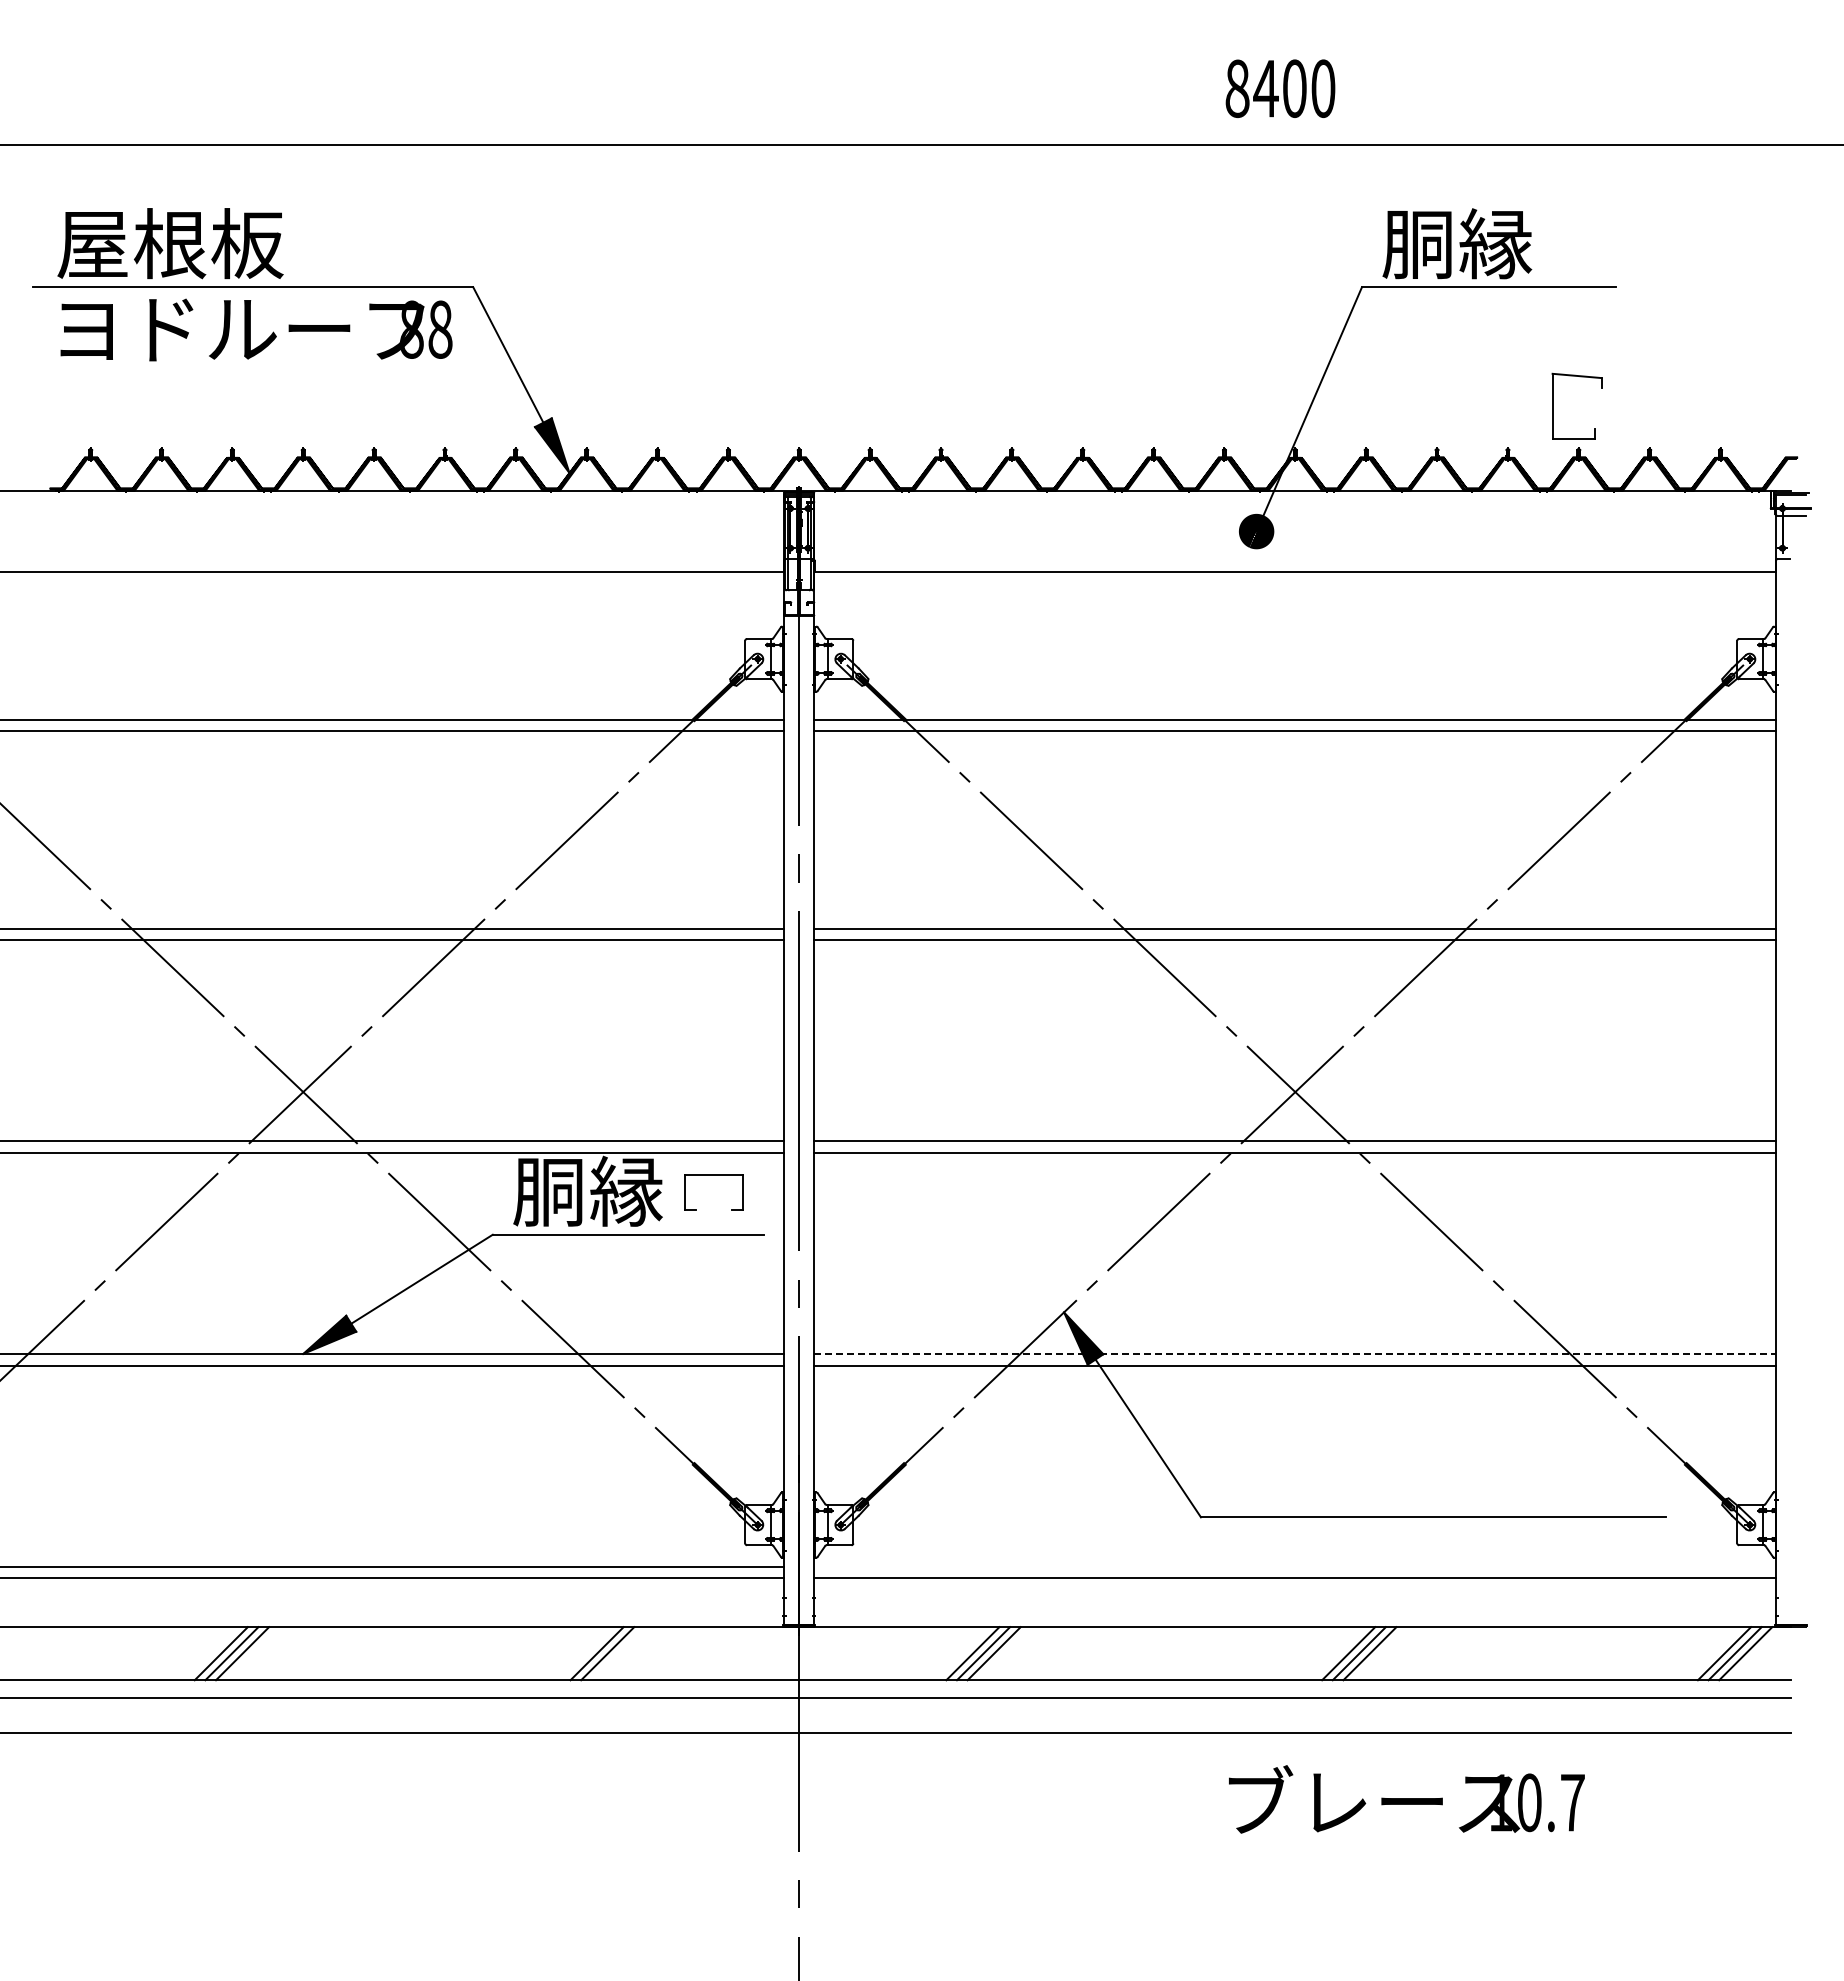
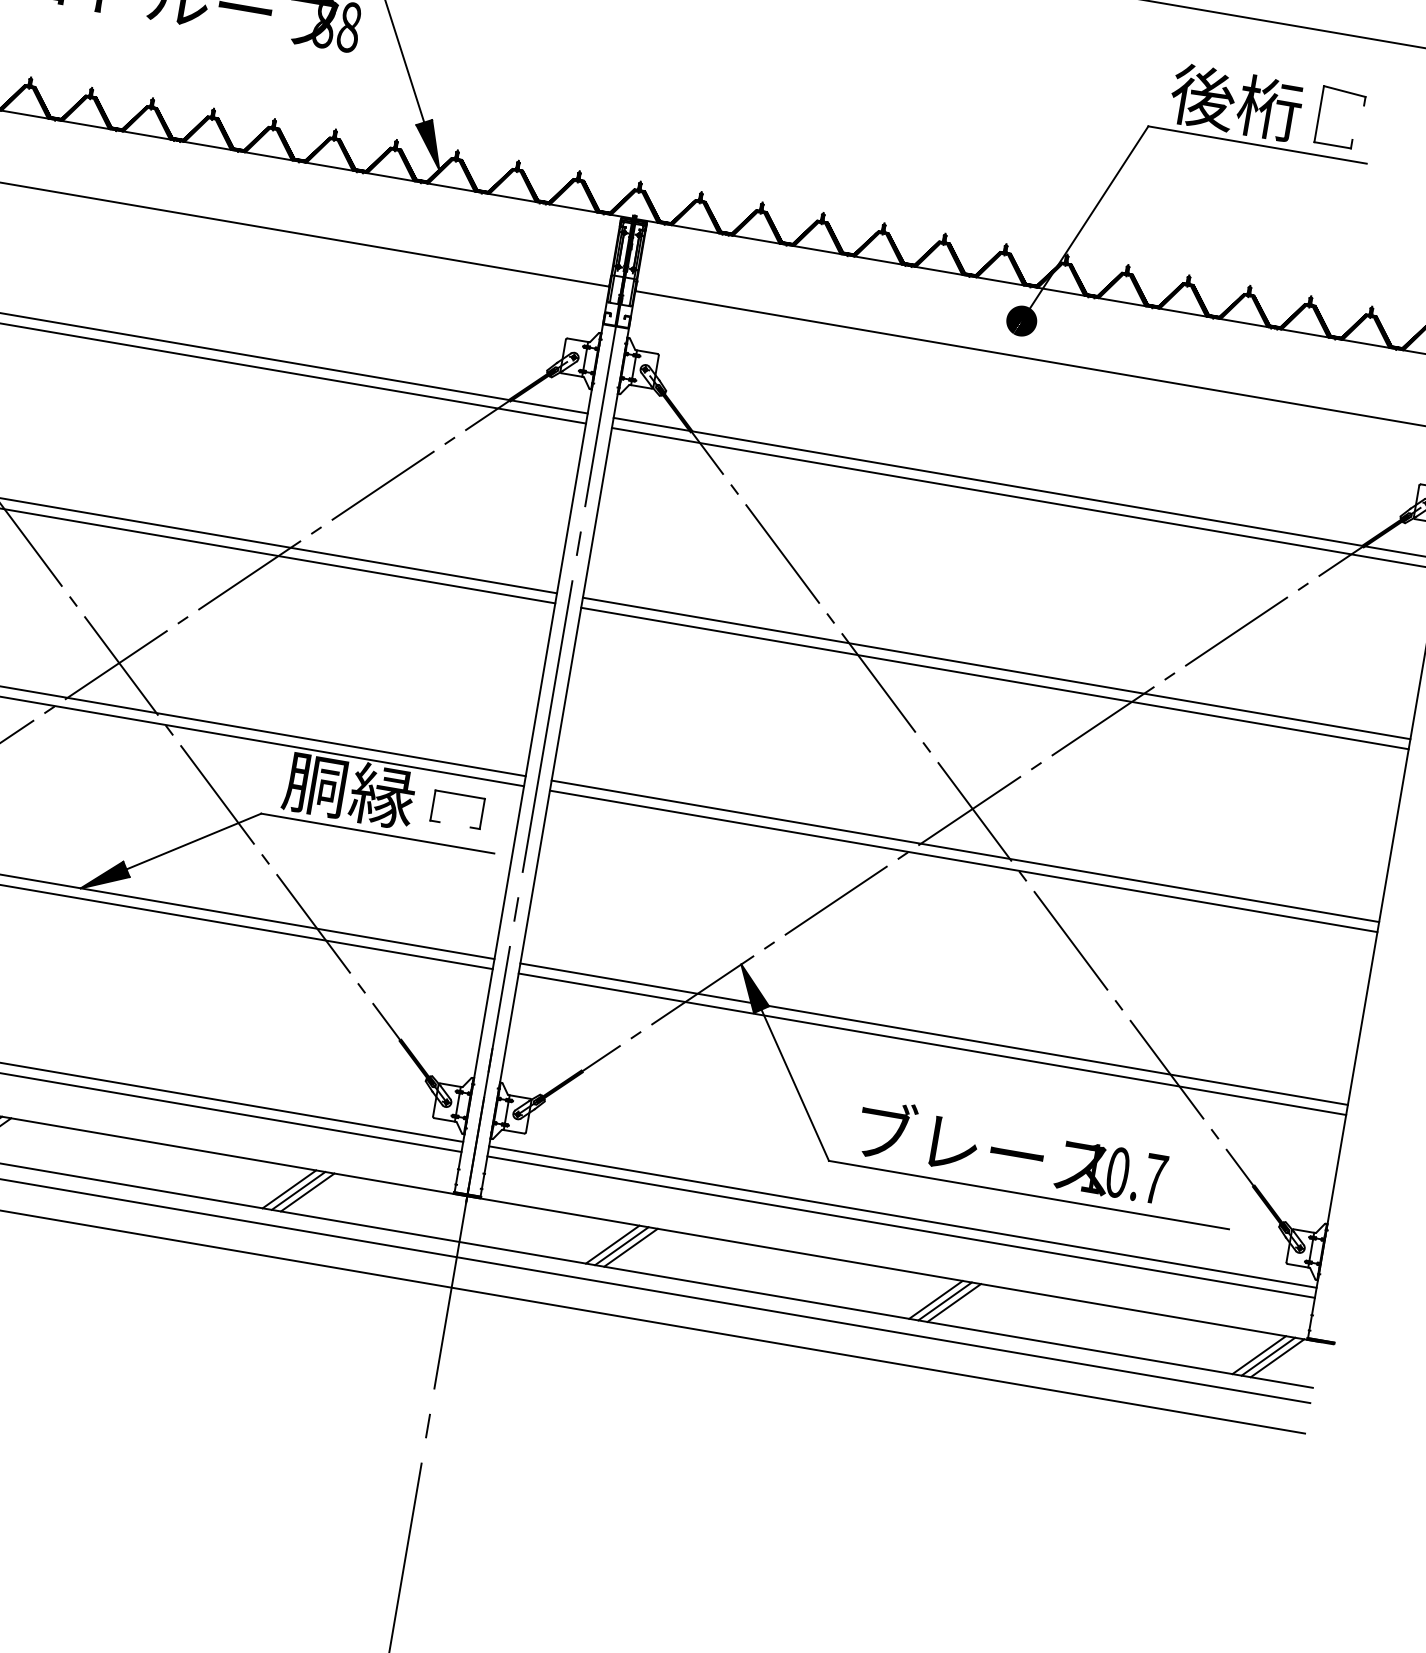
text: (1456, 243) -> (1236, 102), 胴縁 -> 後桁
part: (1553, 405) -> (1320, 113), moved
line: (1295, 1353) -> (934, 1033), dashed -> solid
line: (1295, 1566) -> (903, 1217), added
line: (617, 1653) -> (307, 1192), added
text: (1406, 1799) -> (1012, 1151), moved

